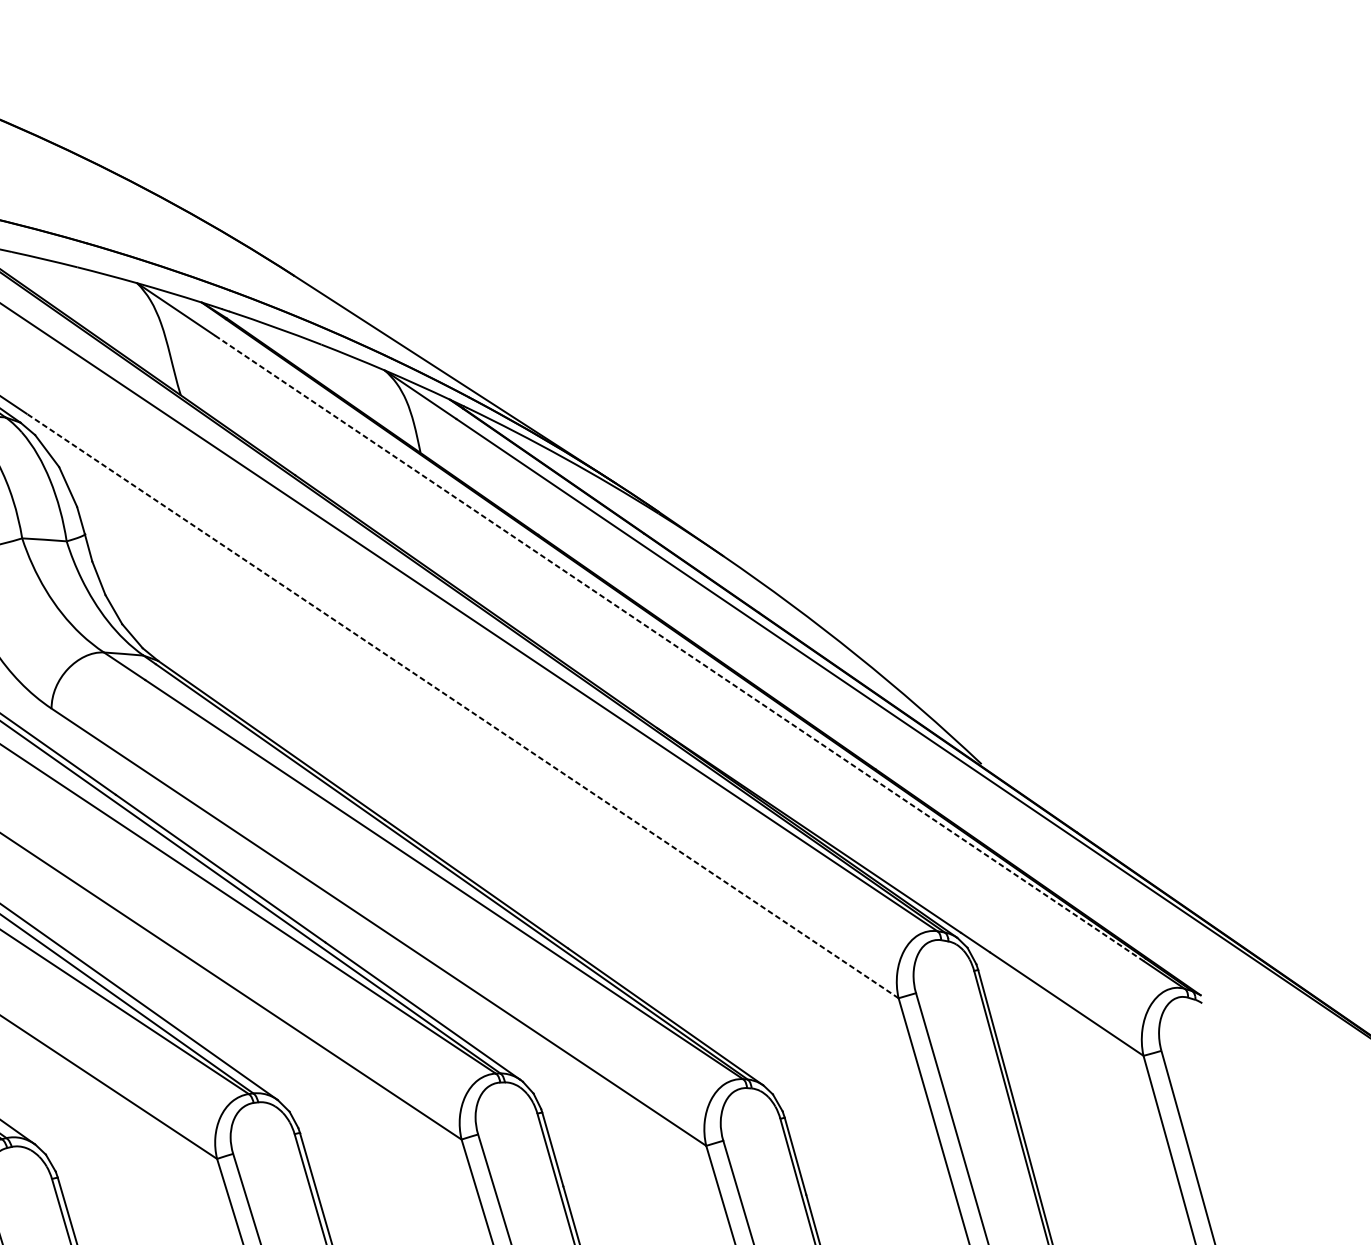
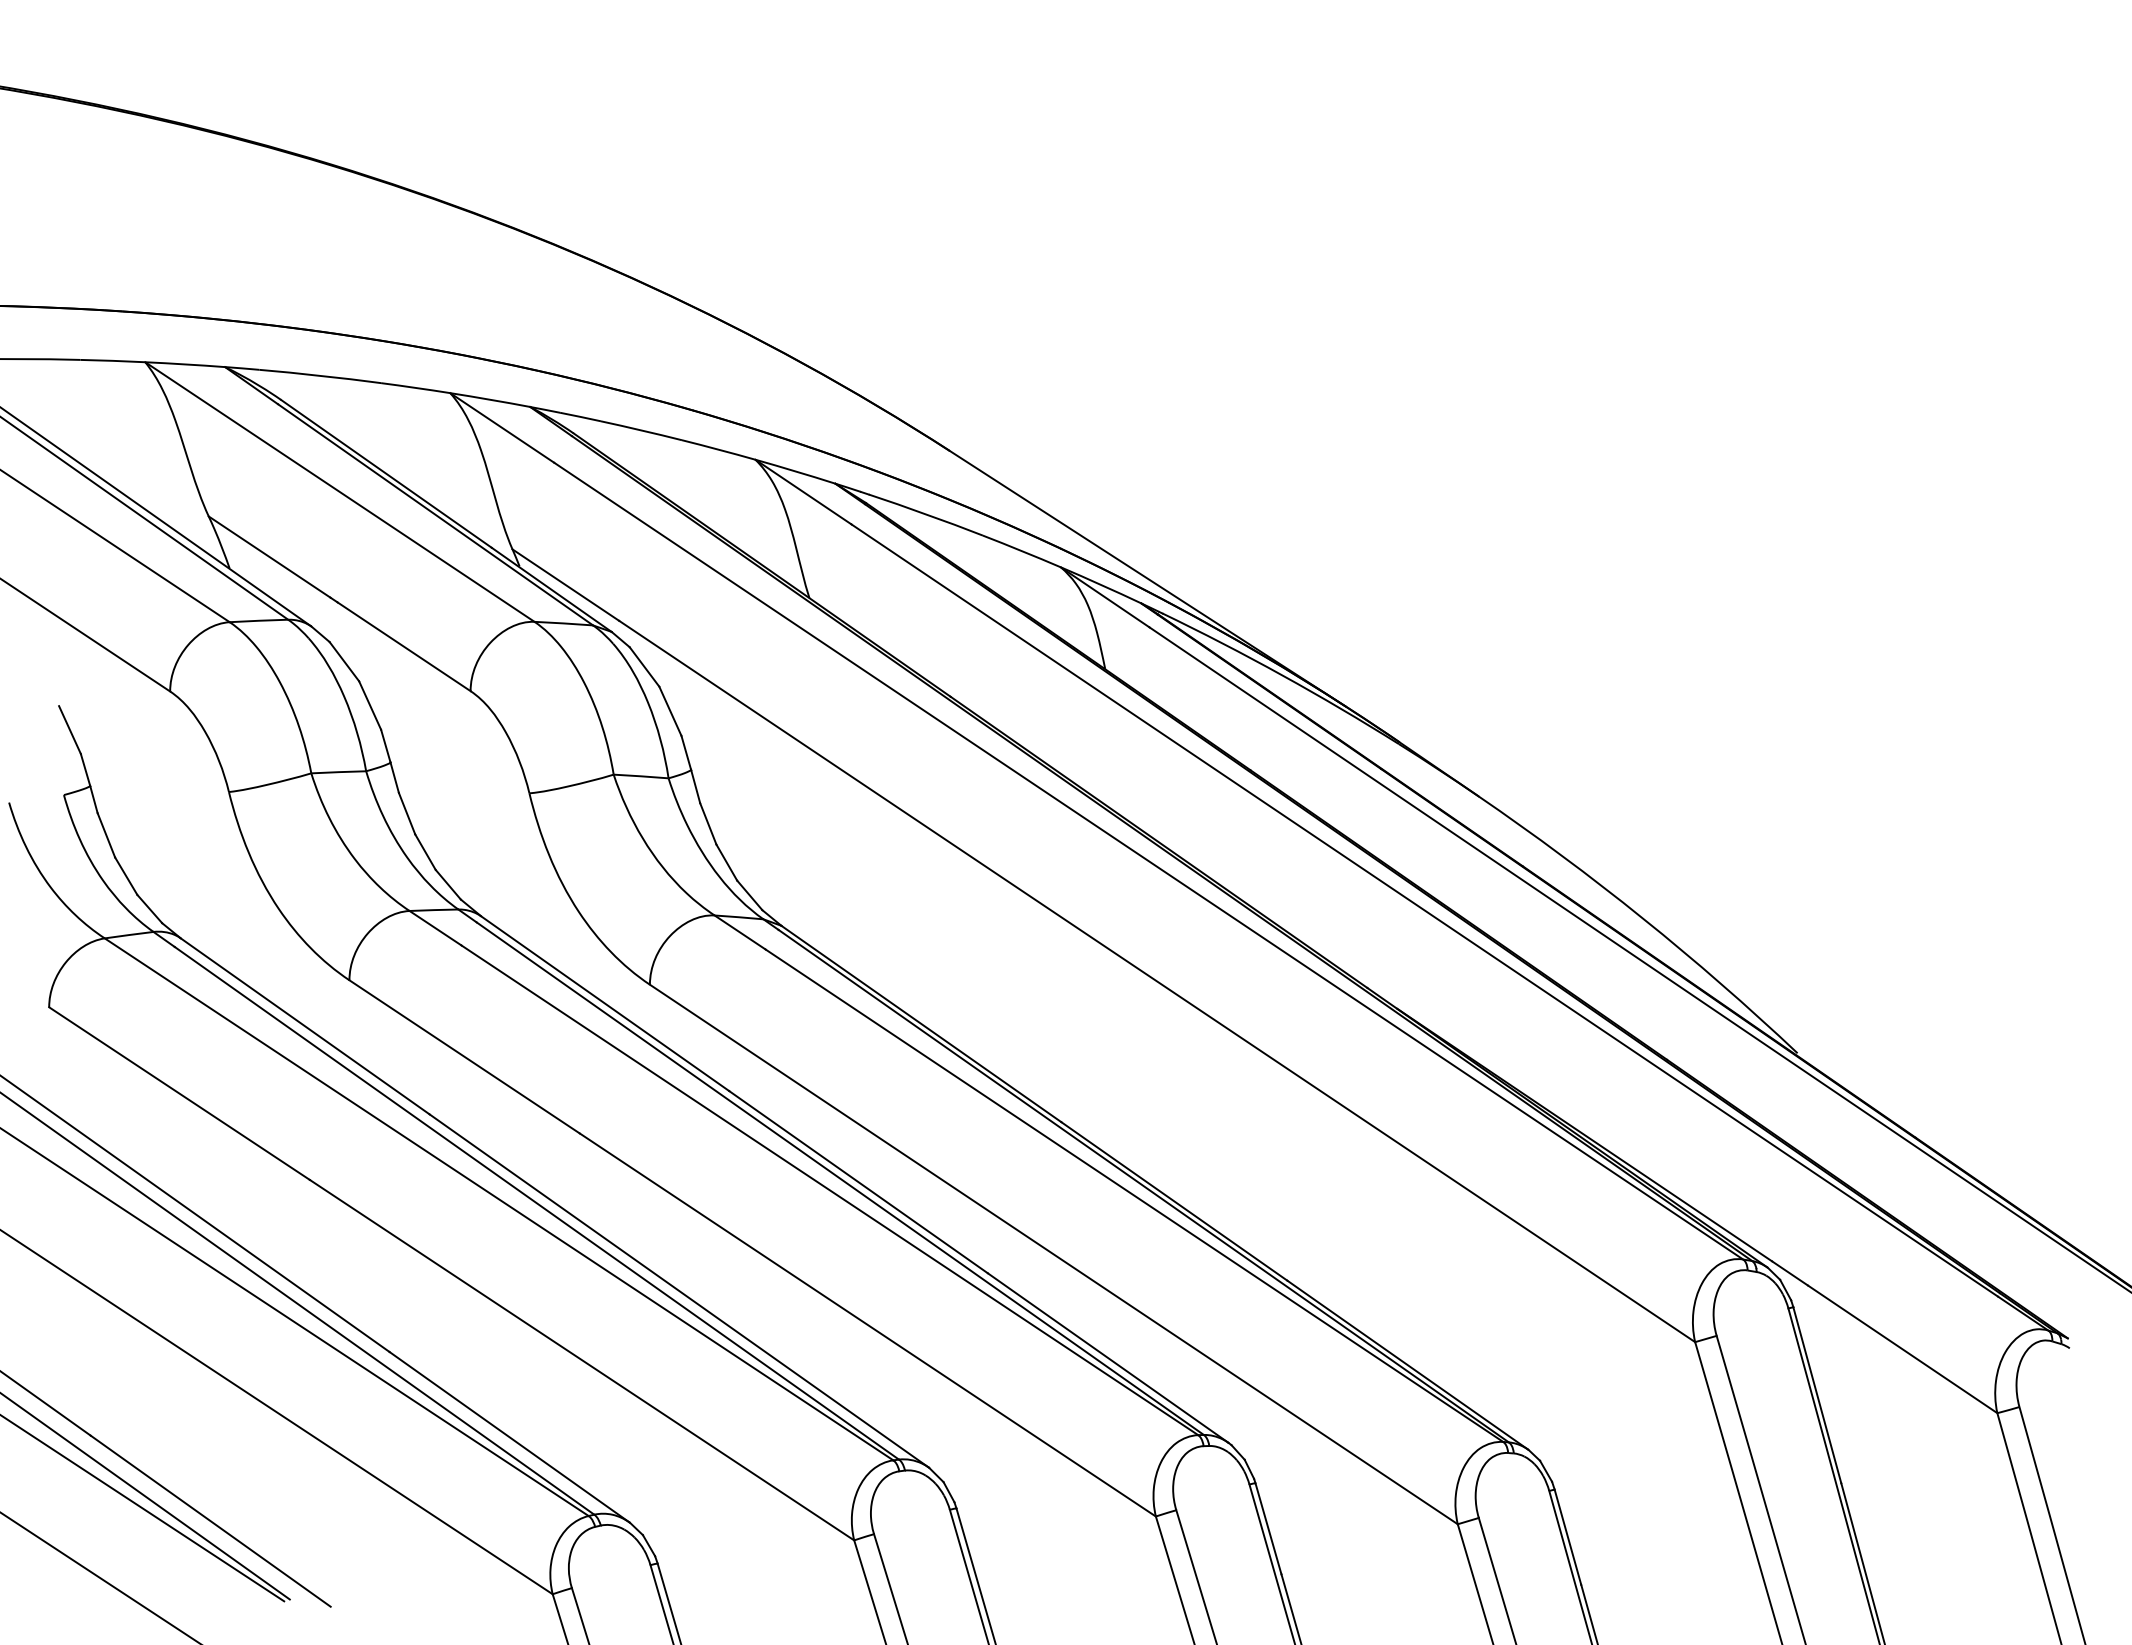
line: (679, 648) -> (1424, 910), dashed -> solid
line: (462, 706) -> (1157, 981), dashed -> solid

